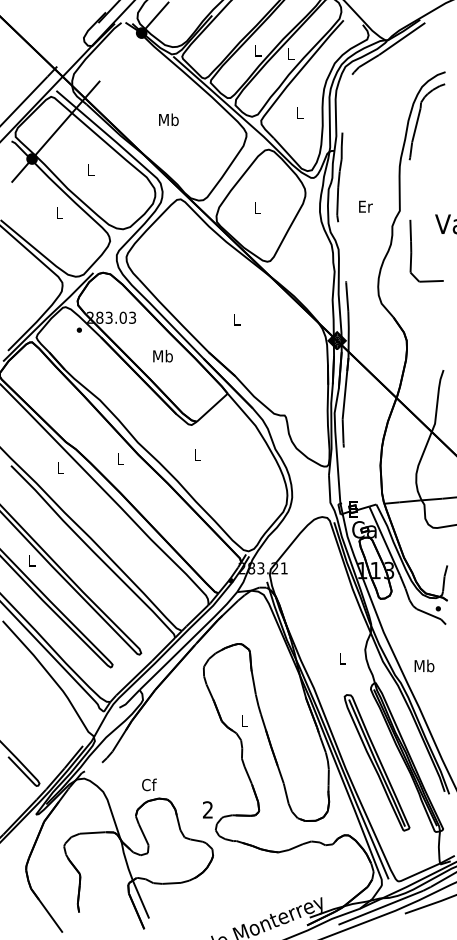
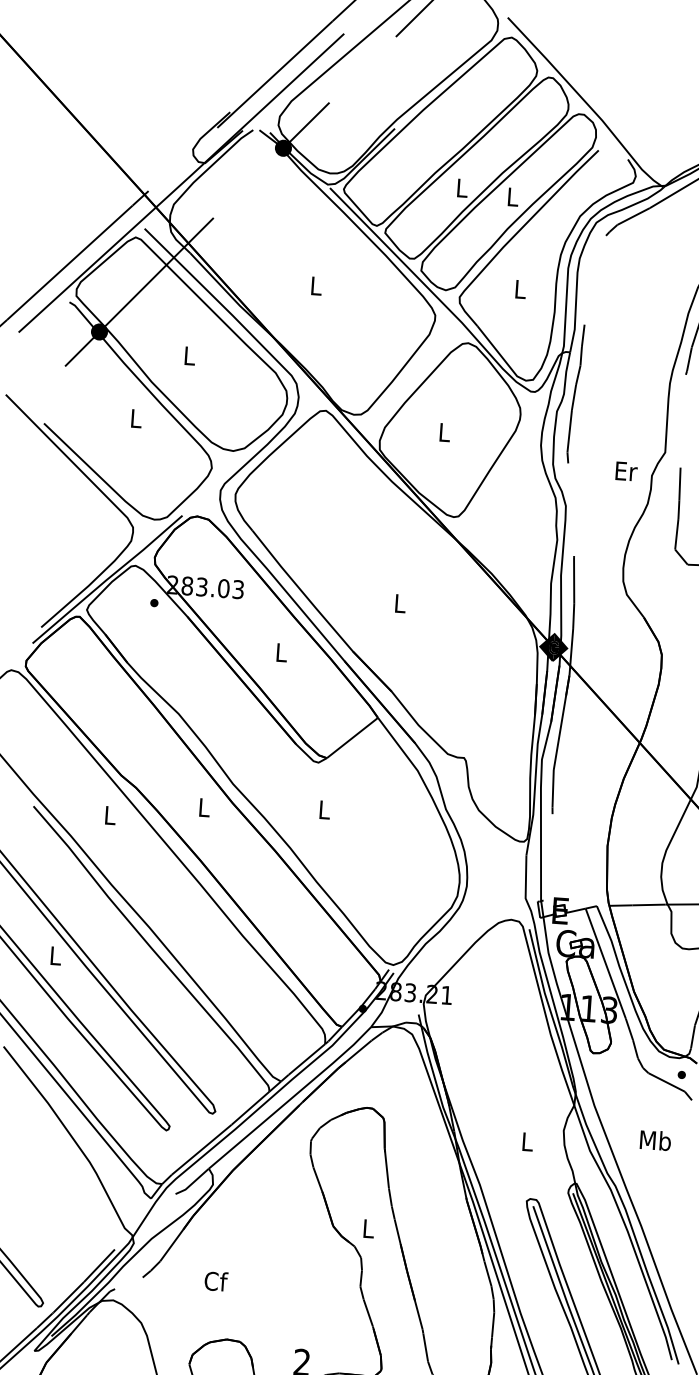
text: (168, 119) -> (315, 285), Mb -> L
text: (365, 206) -> (625, 471), moved
text: (162, 355) -> (280, 651), Mb -> L
text: (424, 665) -> (655, 1139), moved
text: (149, 784) -> (216, 1280), moved

